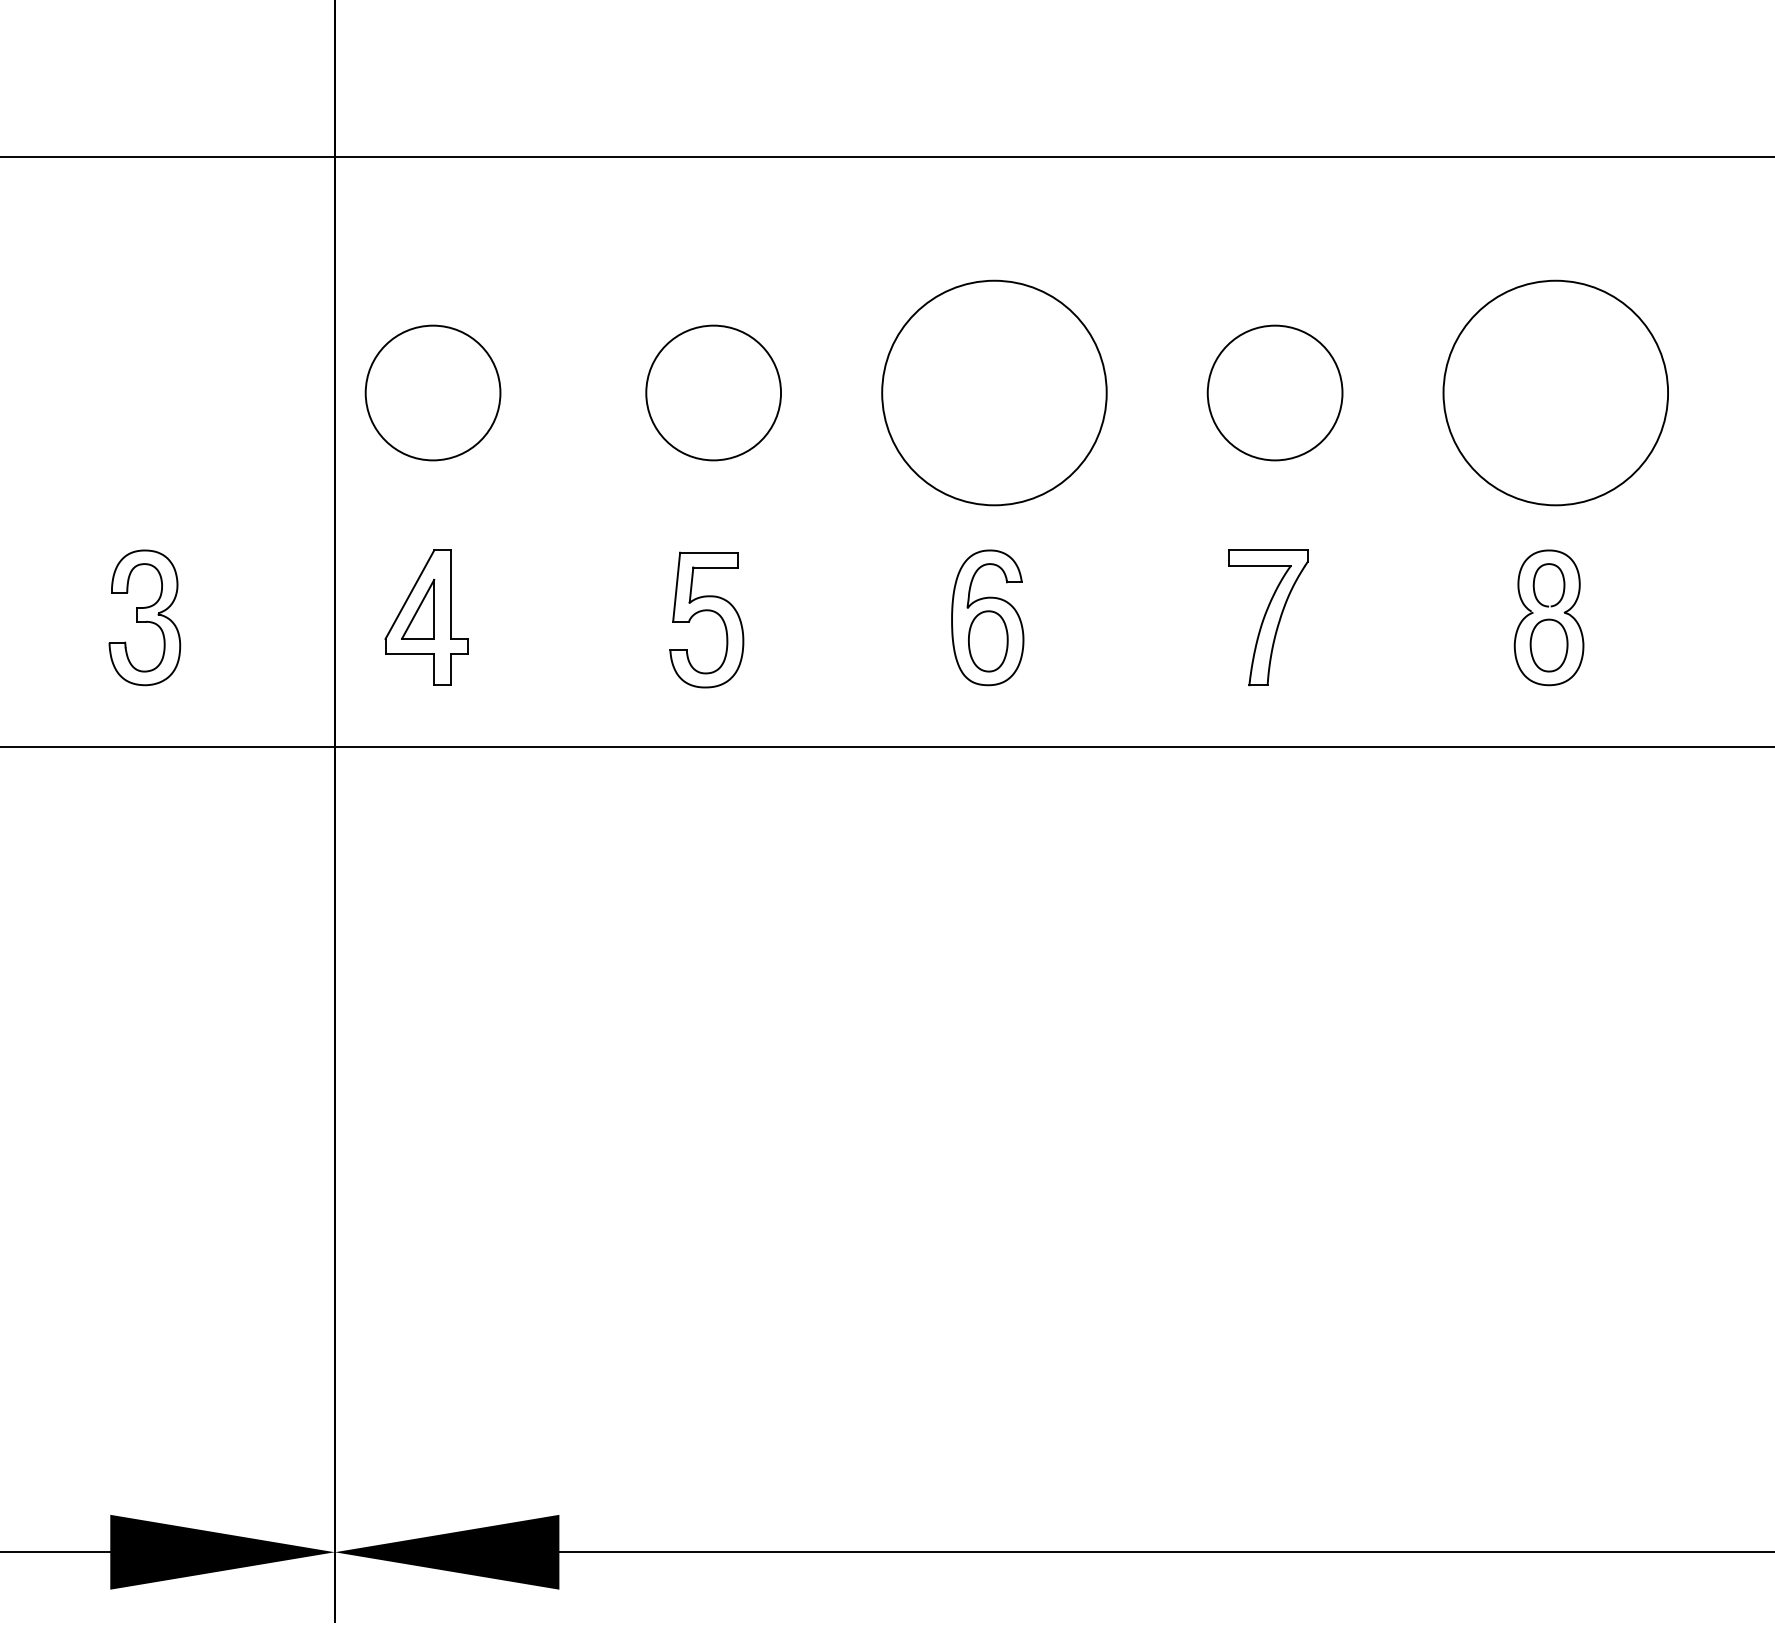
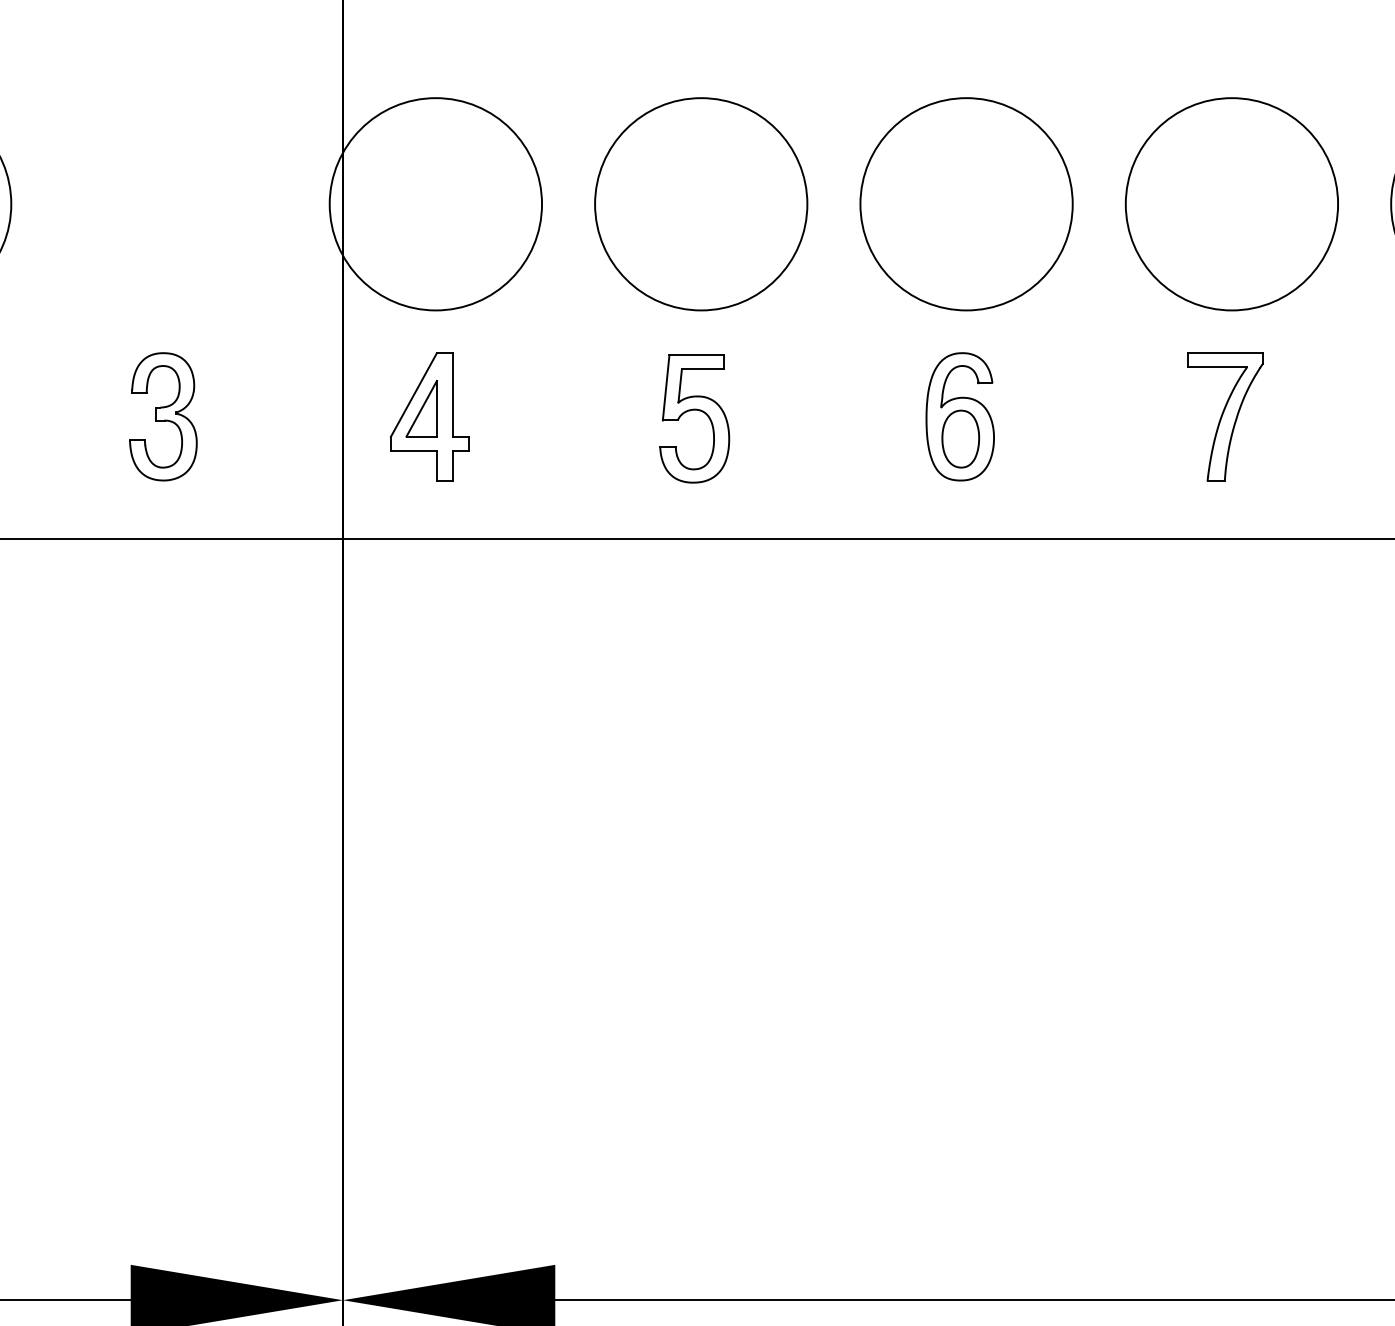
circle: (432, 392) -> (435, 203), size x1.67
circle: (713, 392) -> (700, 203), size x1.67
circle: (1274, 392) -> (1231, 203), size x1.67

